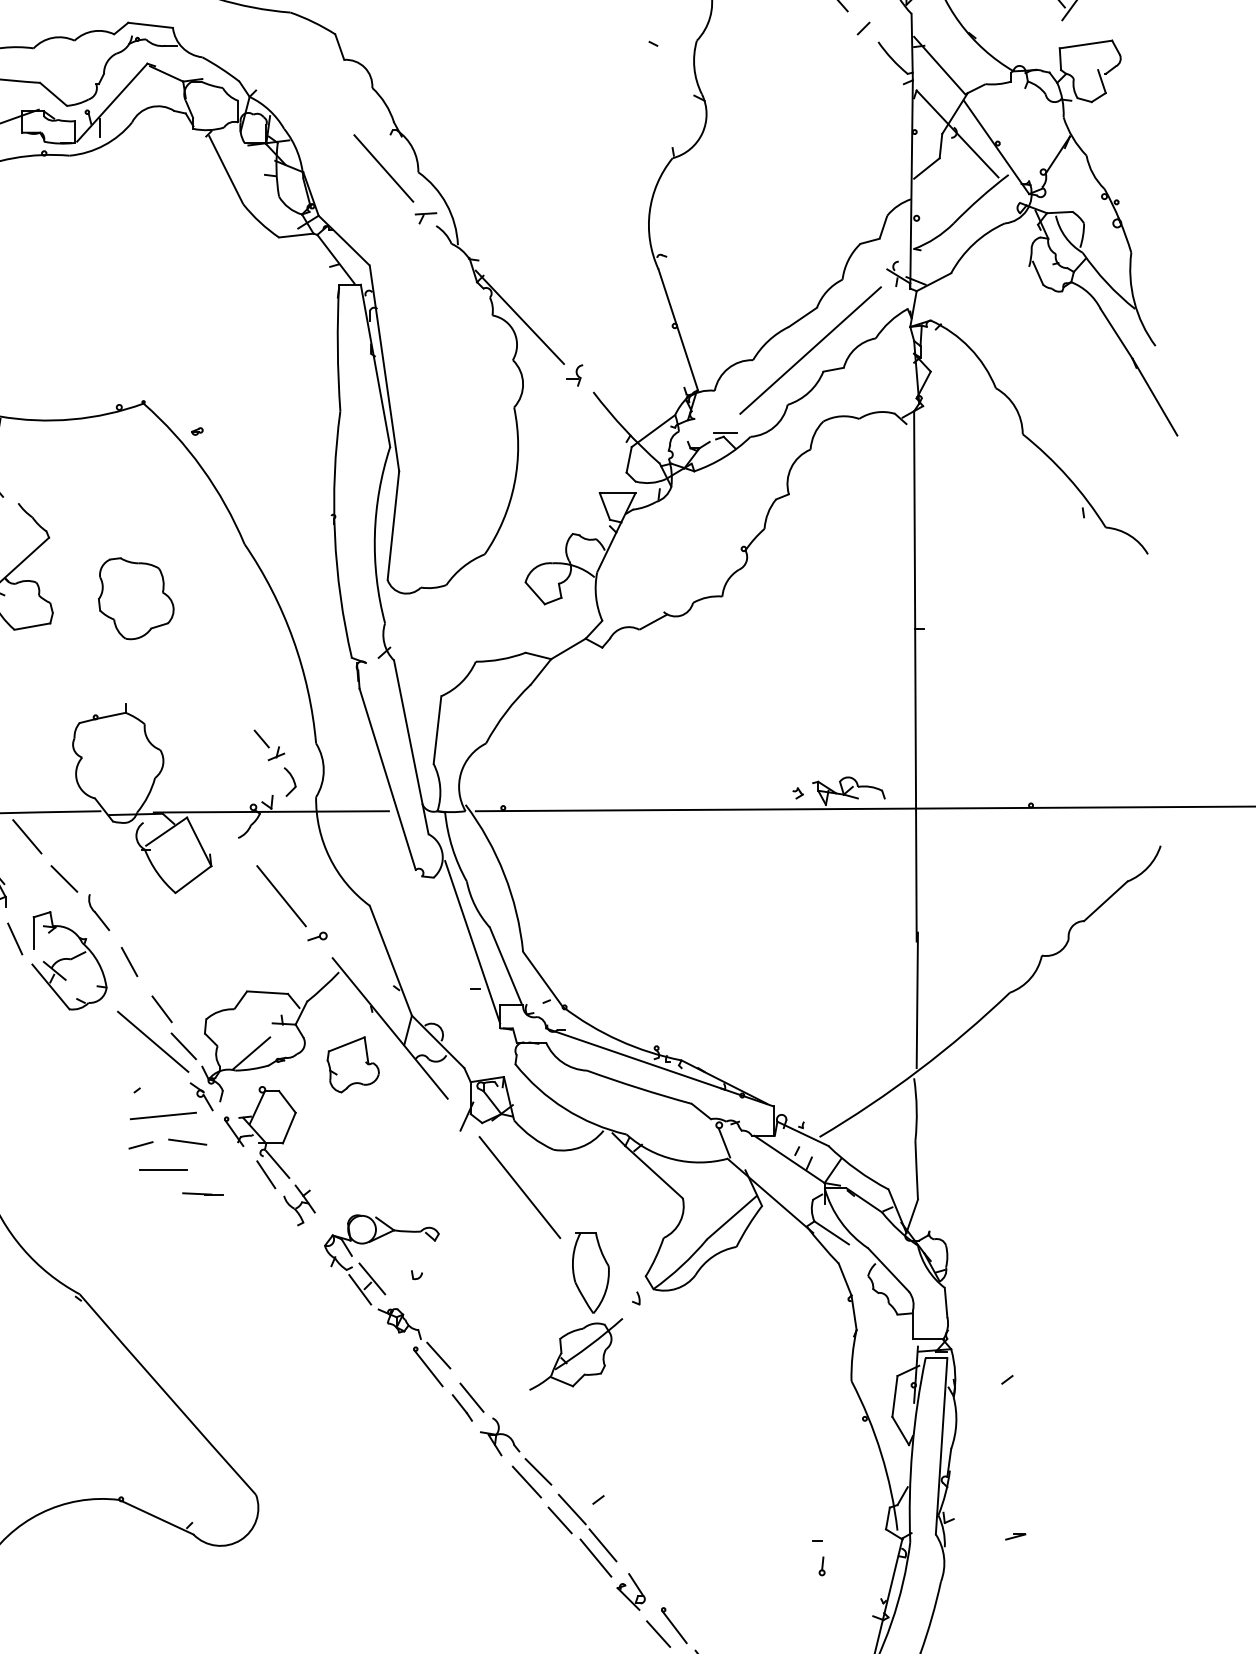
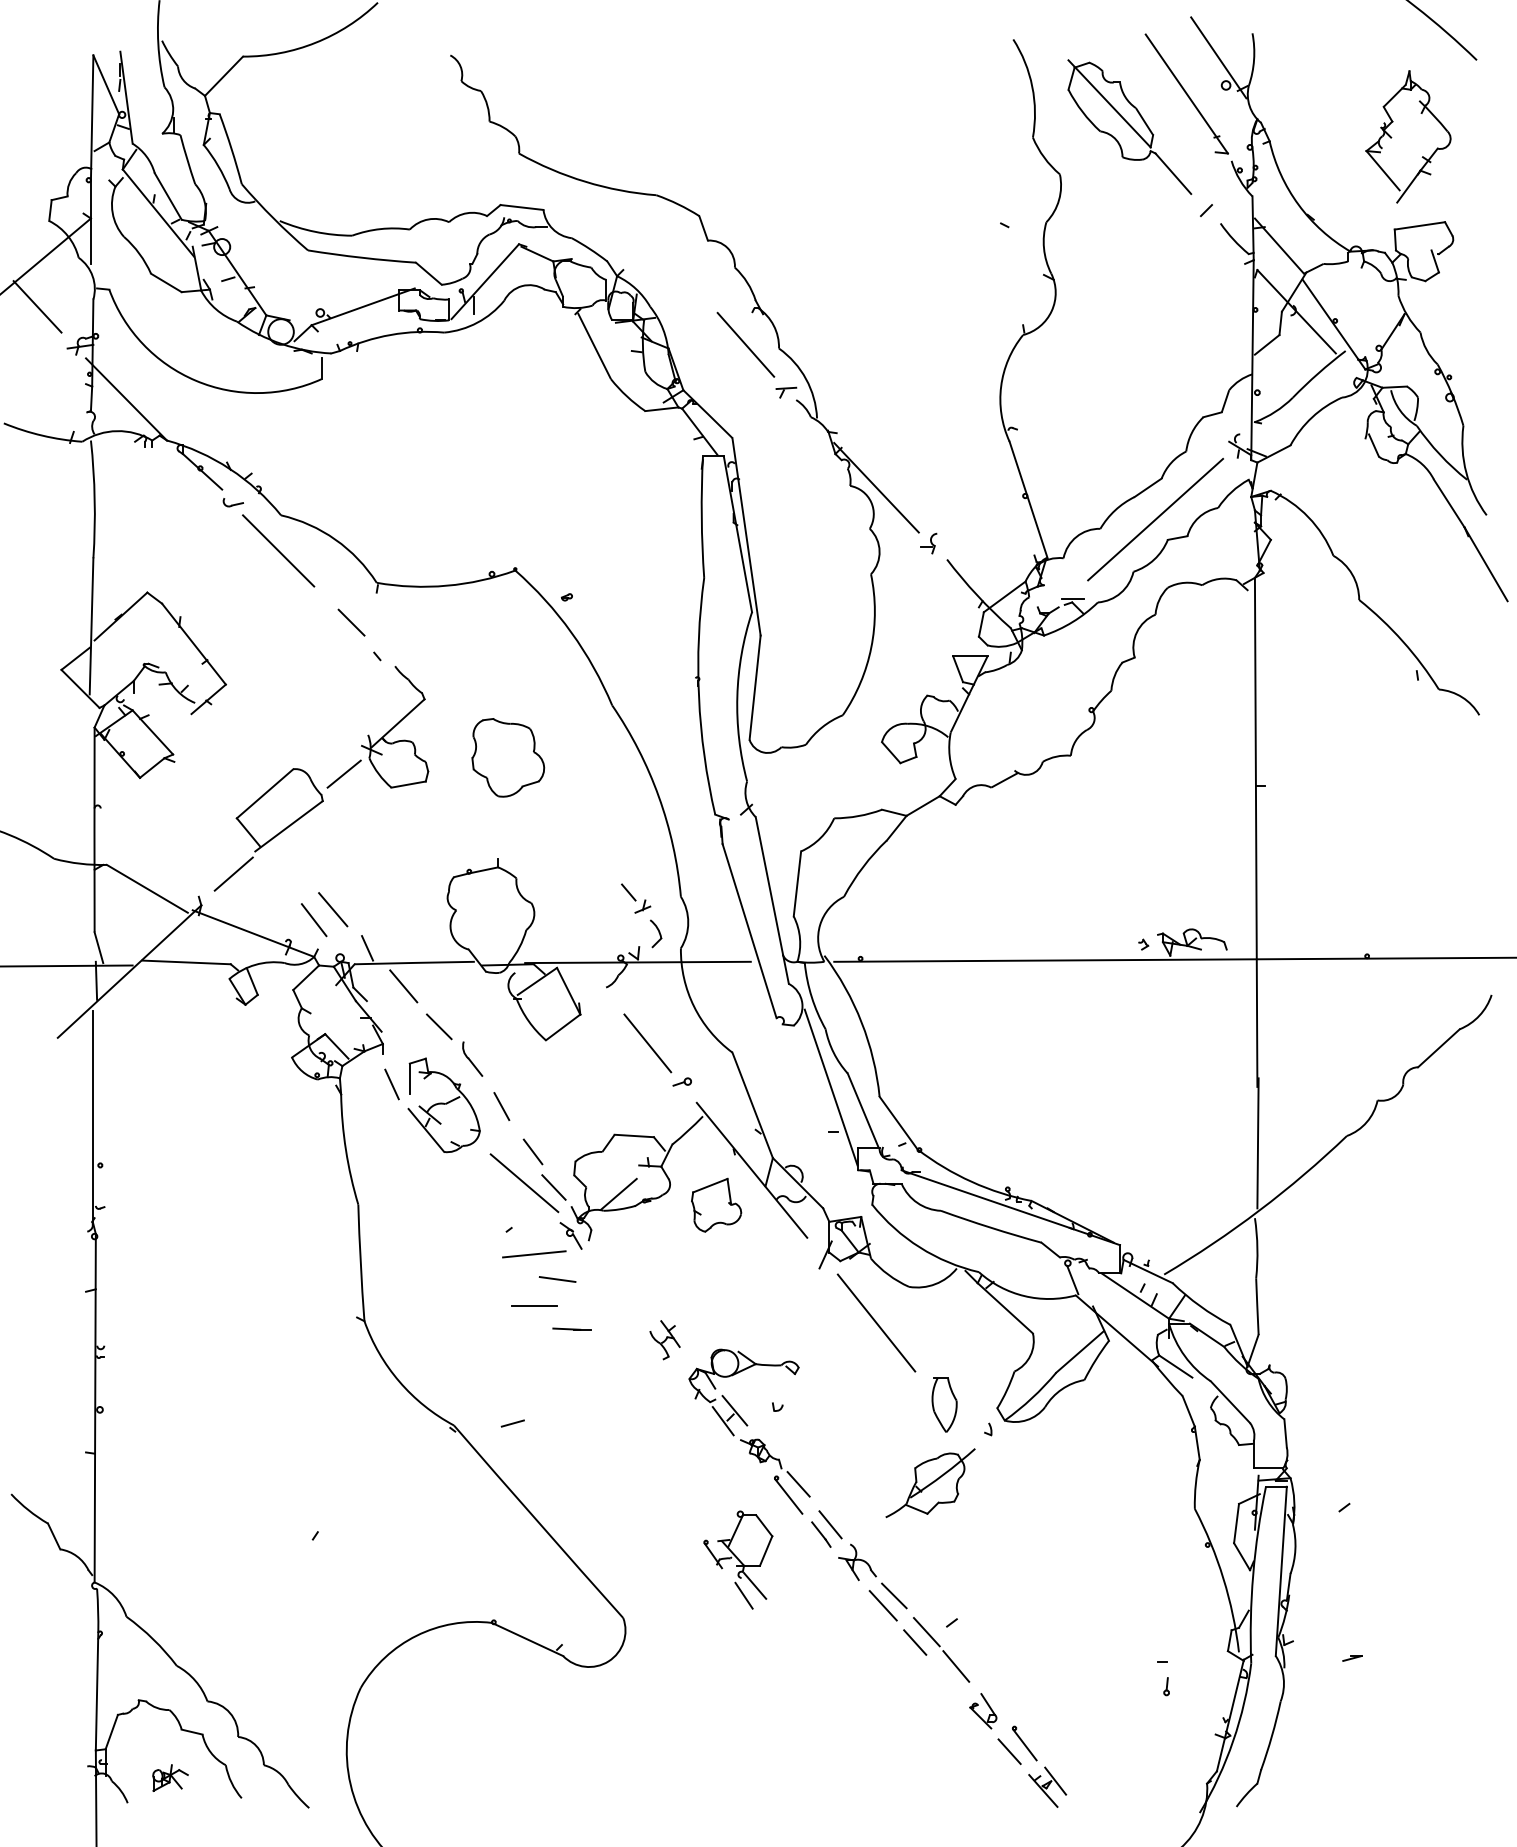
part: (260, 1136) -> (738, 1559), moved
line: (140, 1145) -> (512, 1423), moved
part: (590, 1273) -> (944, 1405), size x0.7
line: (595, 1557) -> (949, 1678), removed

